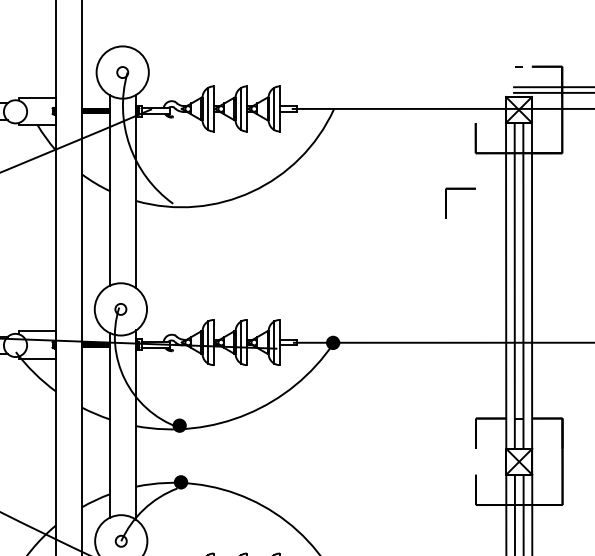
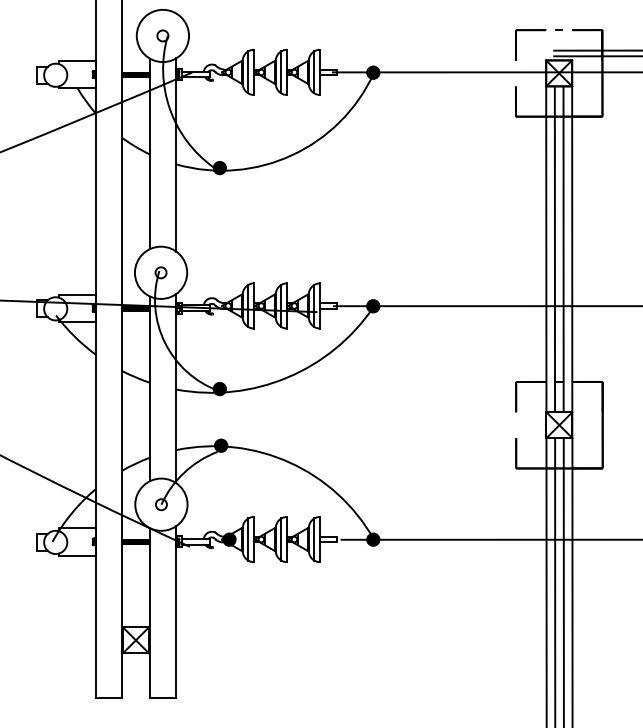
fill: (333, 109) -> (373, 72), added
part: (460, 190) -> (530, 31), moved
fill: (179, 204) -> (219, 167), added

